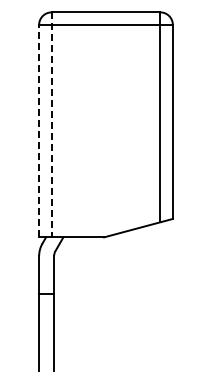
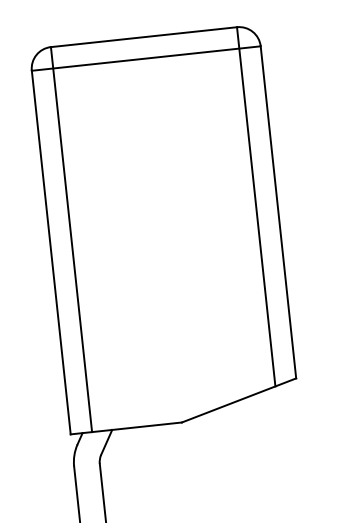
line: (51, 125) -> (71, 240), dashed -> solid
line: (39, 130) -> (51, 251), dashed -> solid

